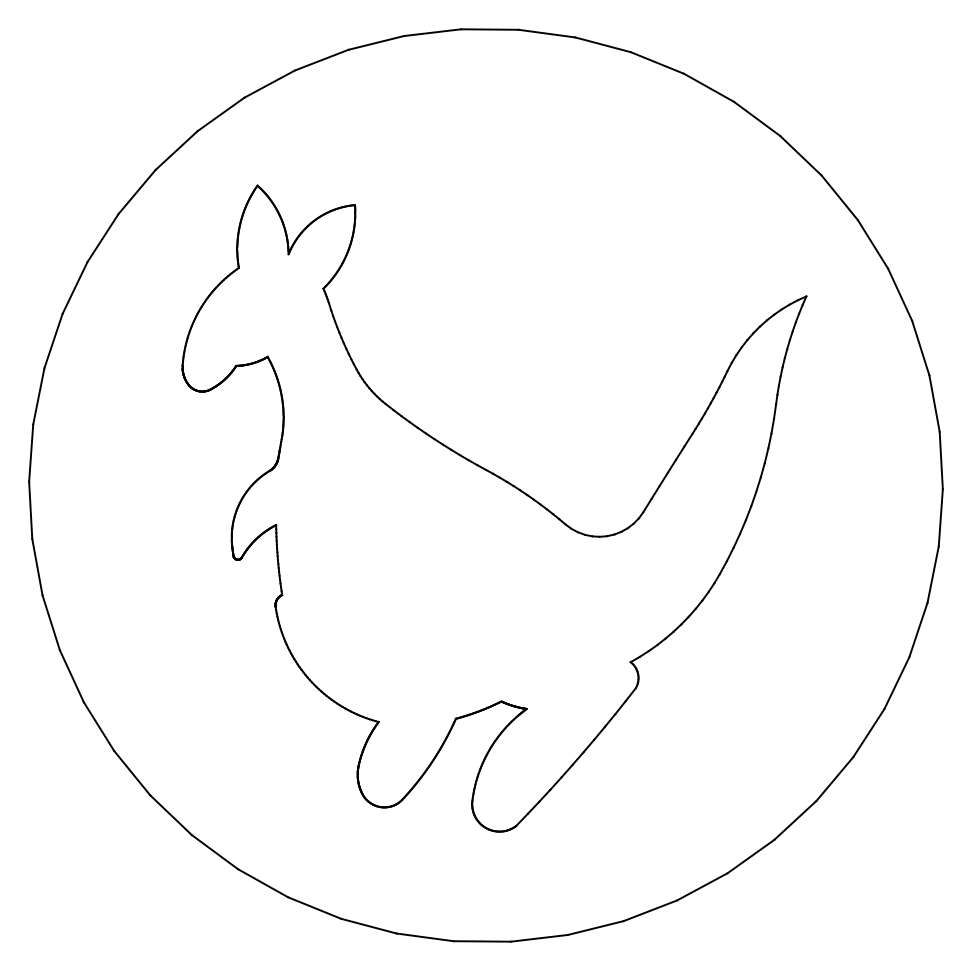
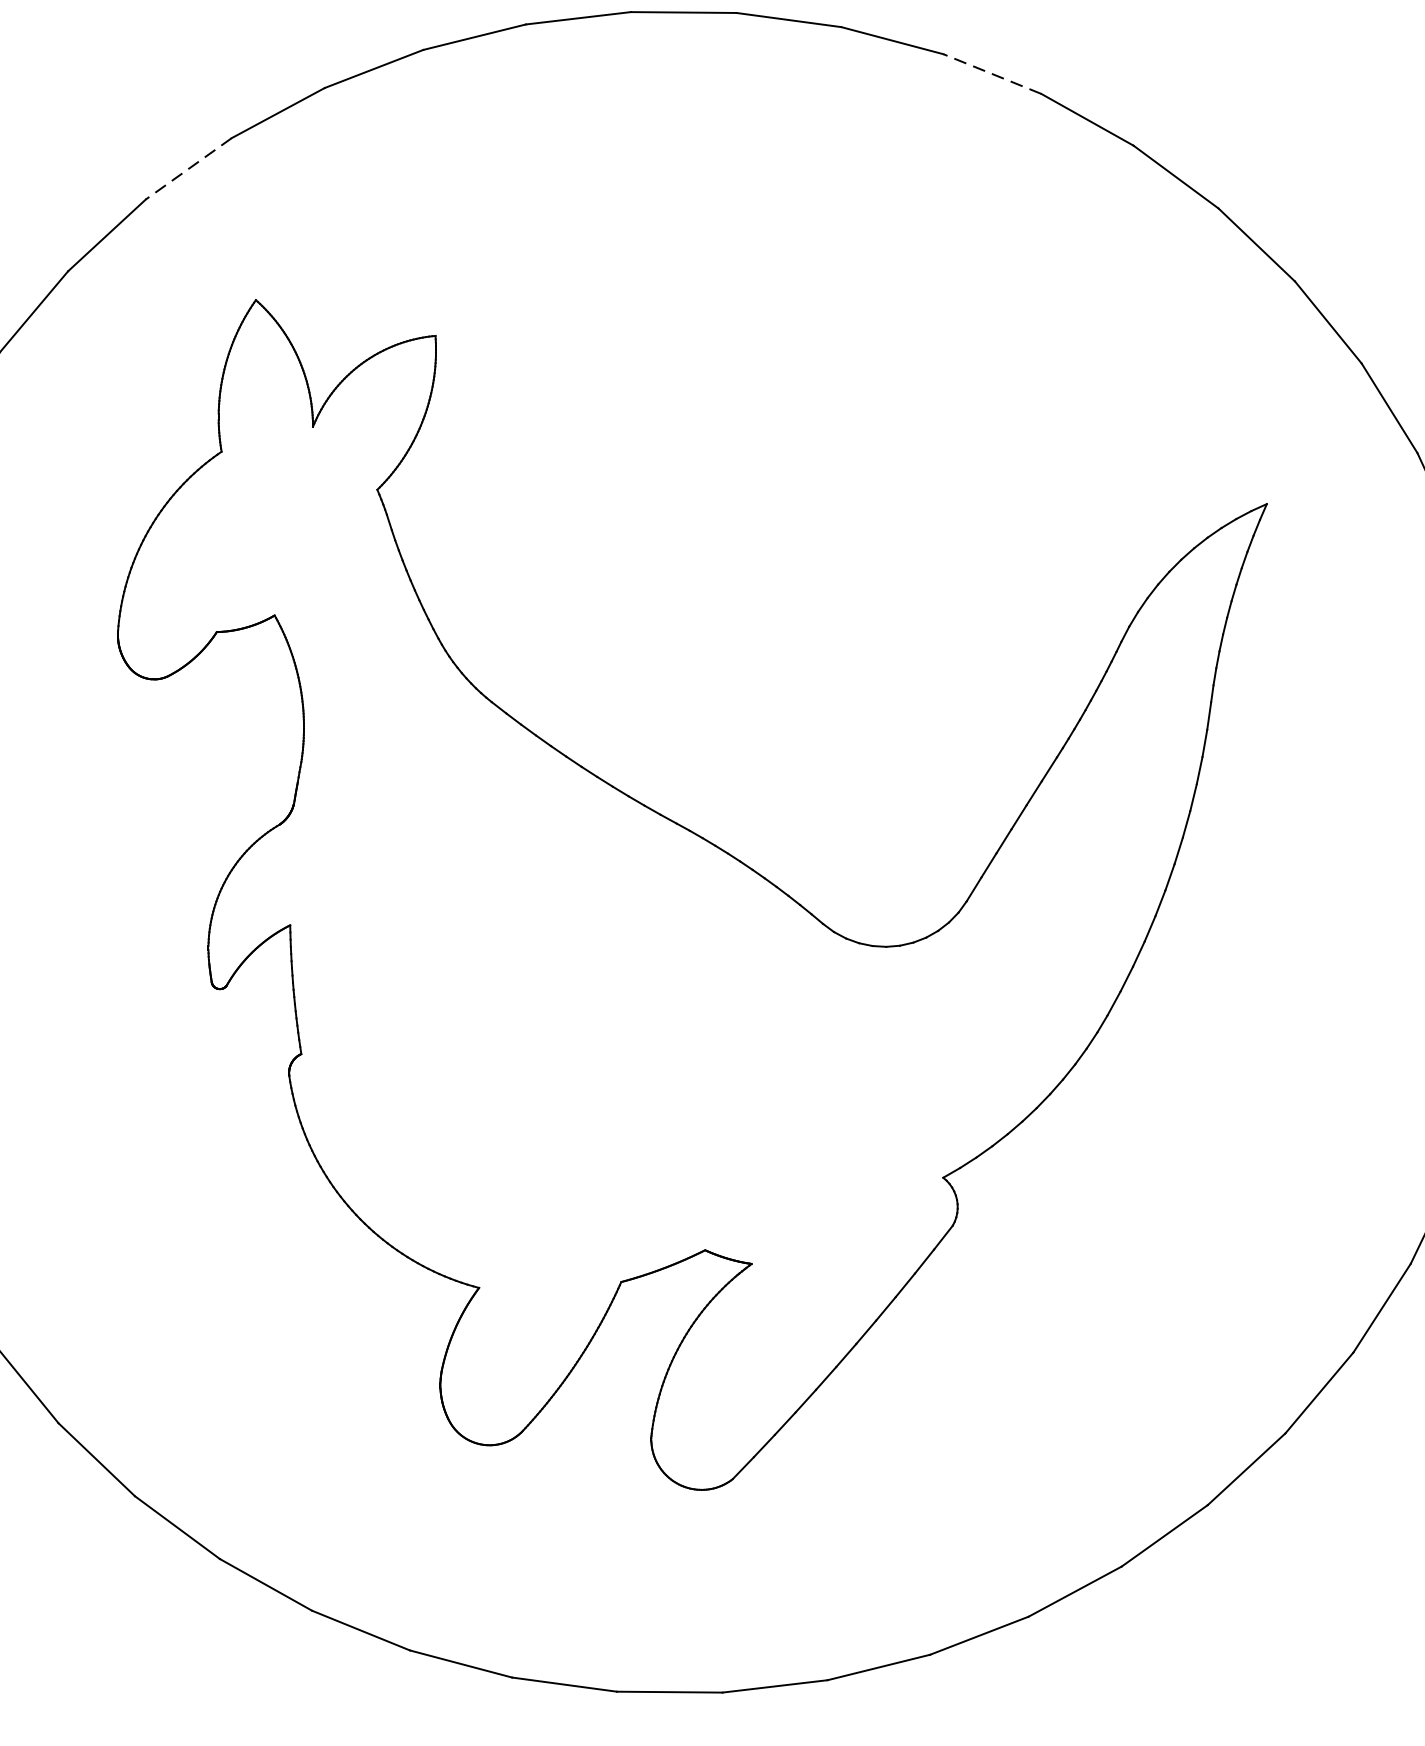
line: (657, 62) -> (992, 73), solid -> dashed
line: (221, 114) -> (189, 169), solid -> dashed

